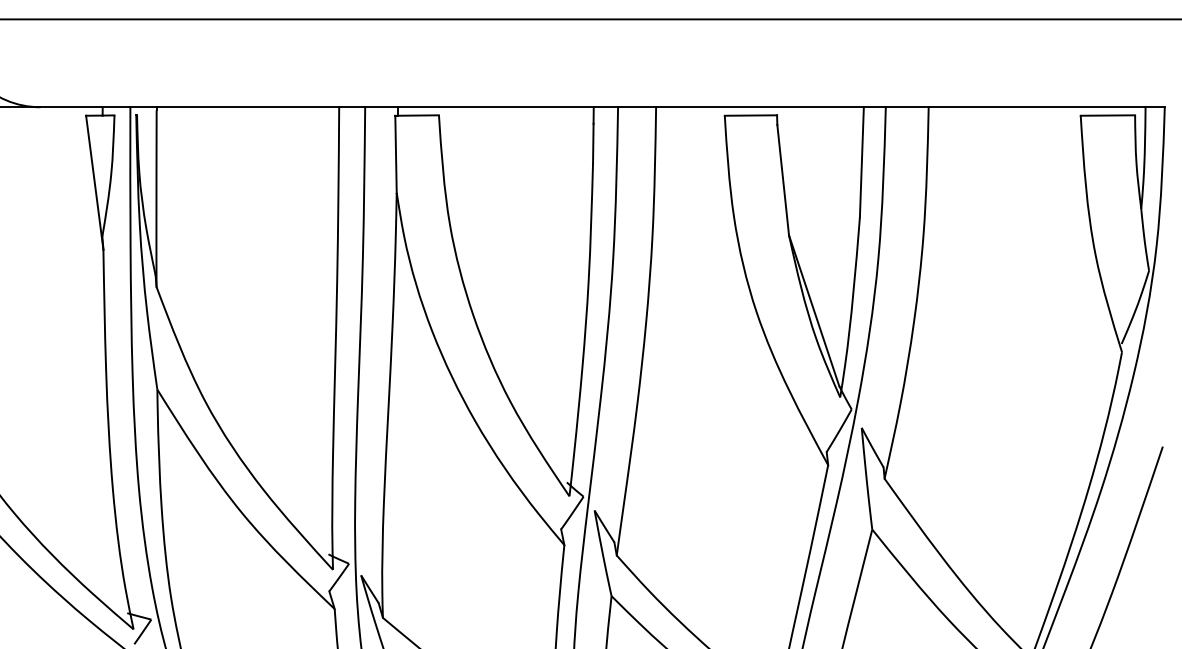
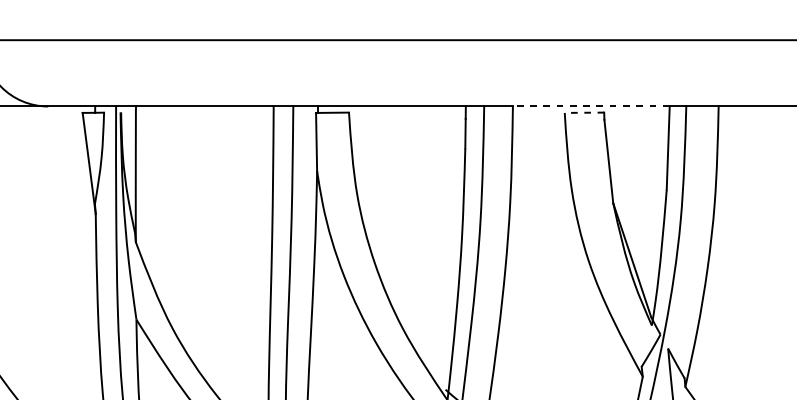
line: (759, 107) -> (590, 106), solid -> dashed
line: (750, 115) -> (584, 112), solid -> dashed

